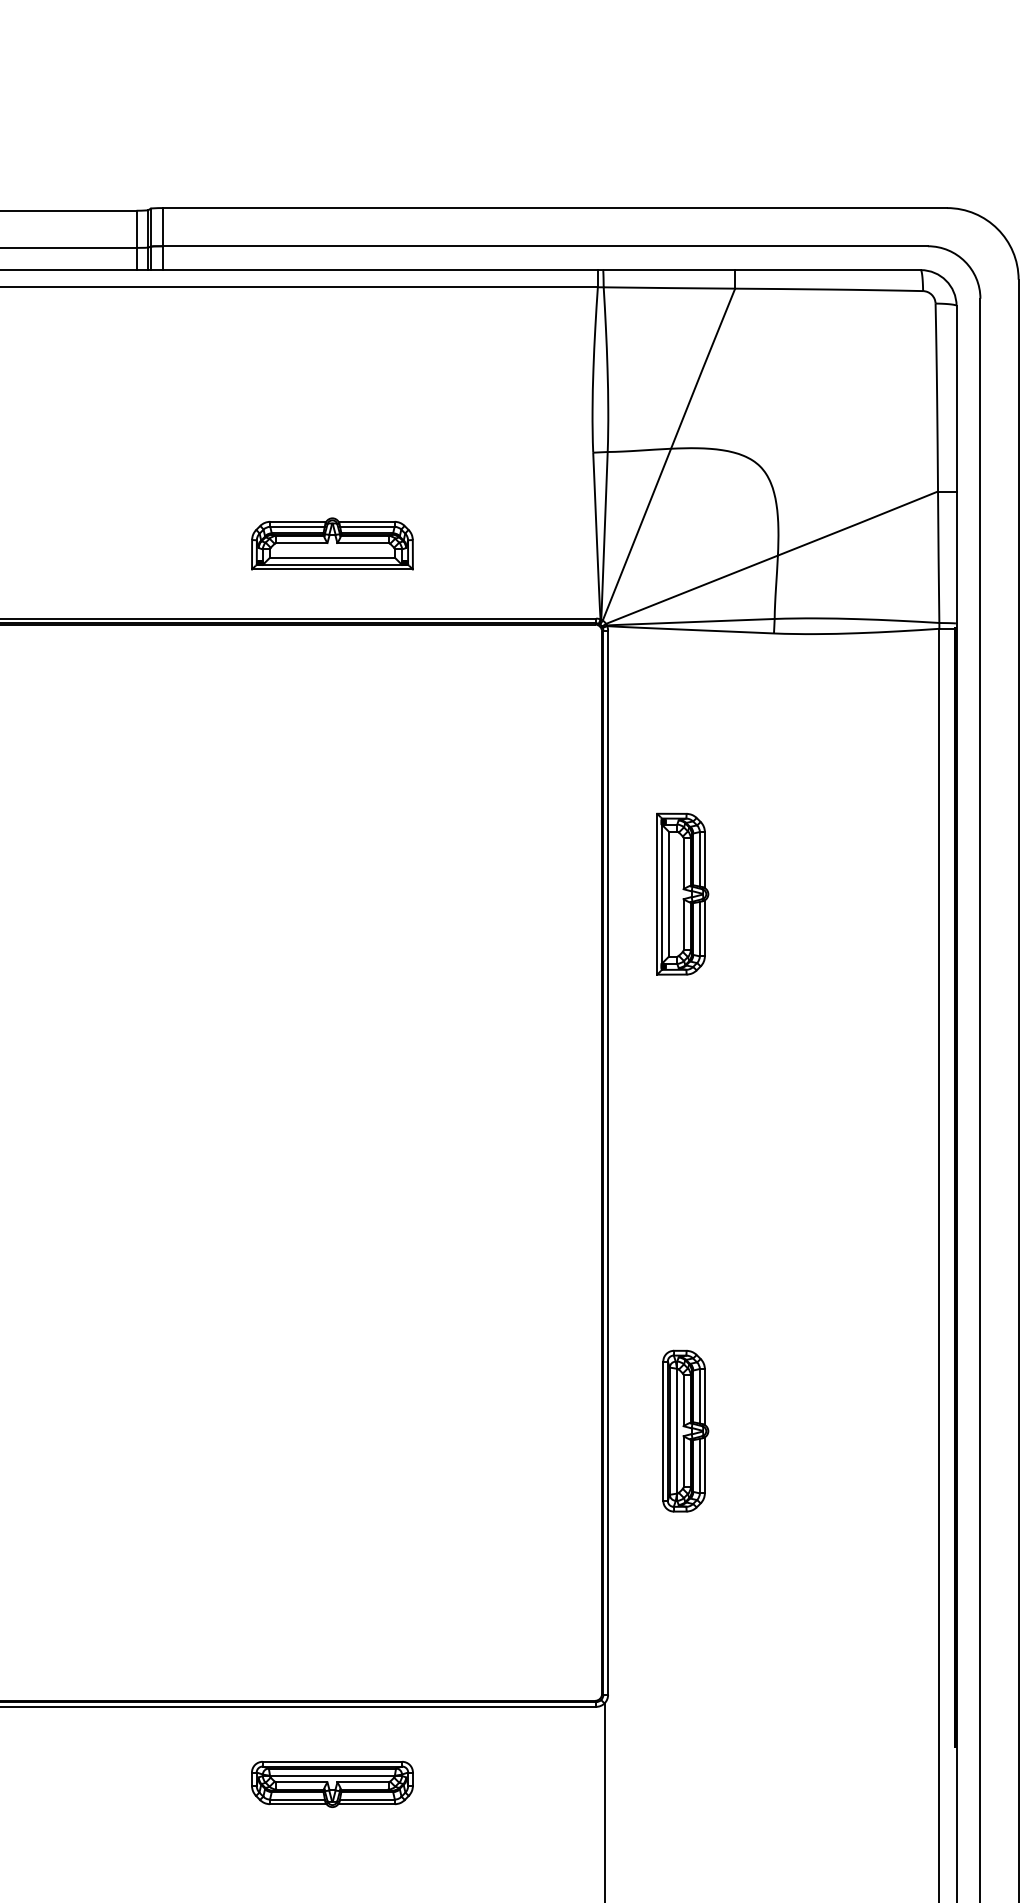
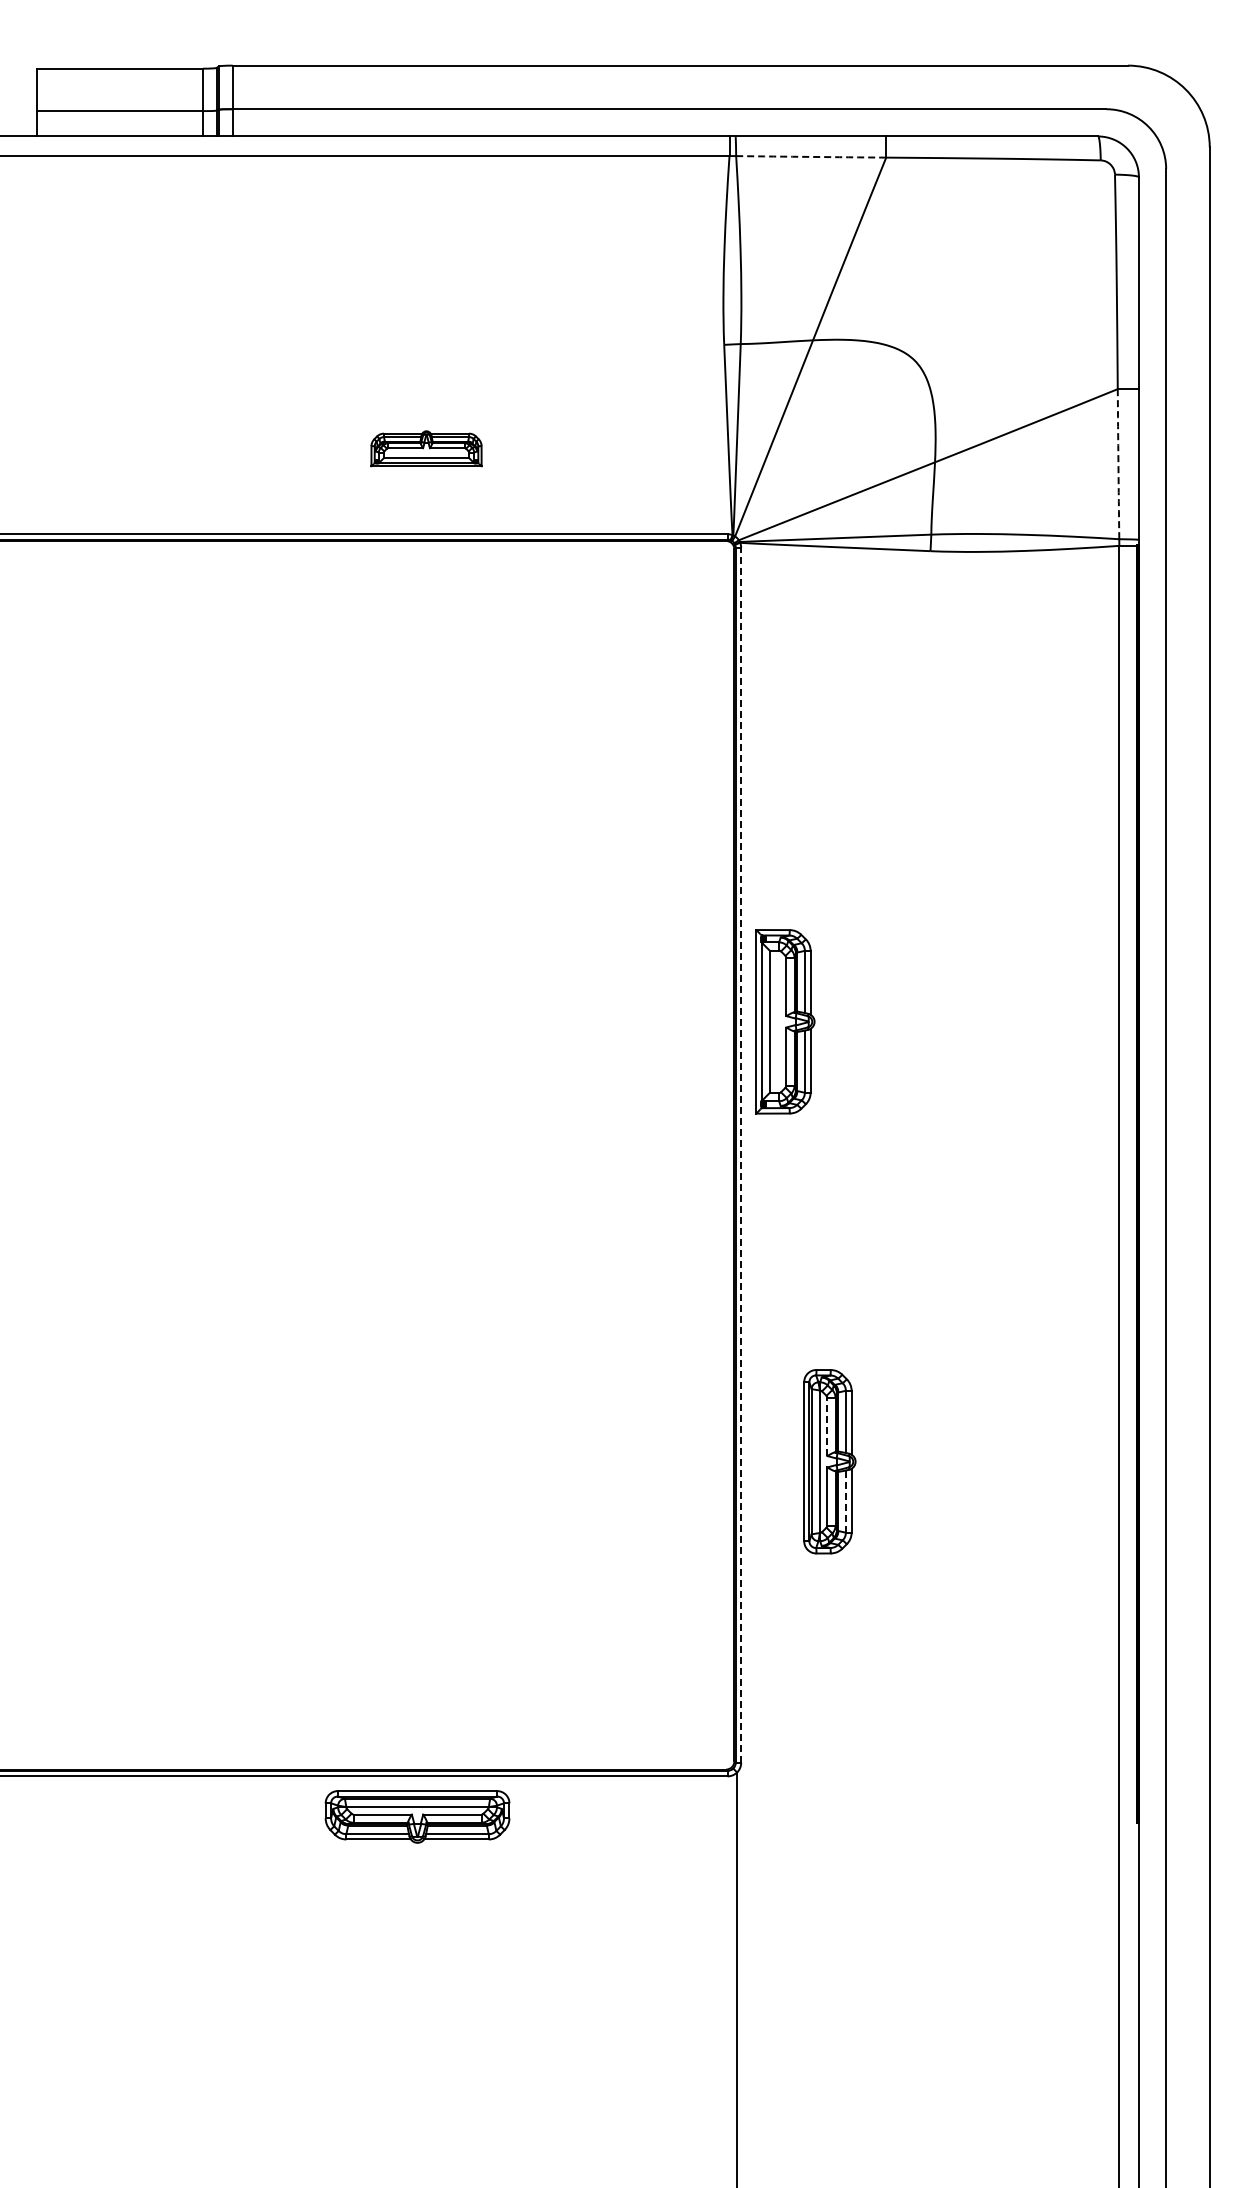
arc: (669, 287) -> (811, 156), solid -> dashed
part: (332, 543) -> (426, 448), size x0.6
arc: (938, 557) -> (1118, 464), solid -> dashed
part: (682, 893) -> (785, 1021), moved
line: (608, 1162) -> (741, 1154), solid -> dashed
line: (683, 1400) -> (827, 1426), solid -> dashed
line: (699, 1466) -> (845, 1502), solid -> dashed
part: (332, 1784) -> (417, 1816), moved

